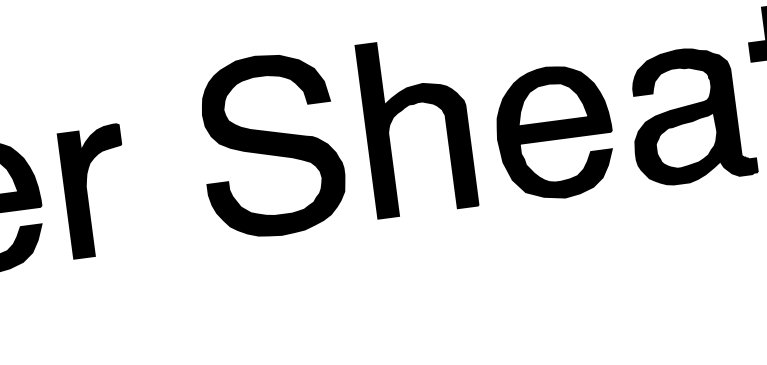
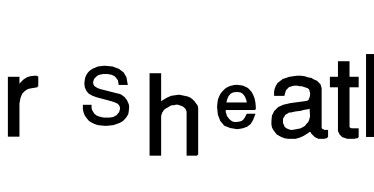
part: (405, 109) -> (169, 106), moved
part: (554, 131) -> (236, 106), size x0.7
part: (270, 145) -> (105, 95), size x0.7

